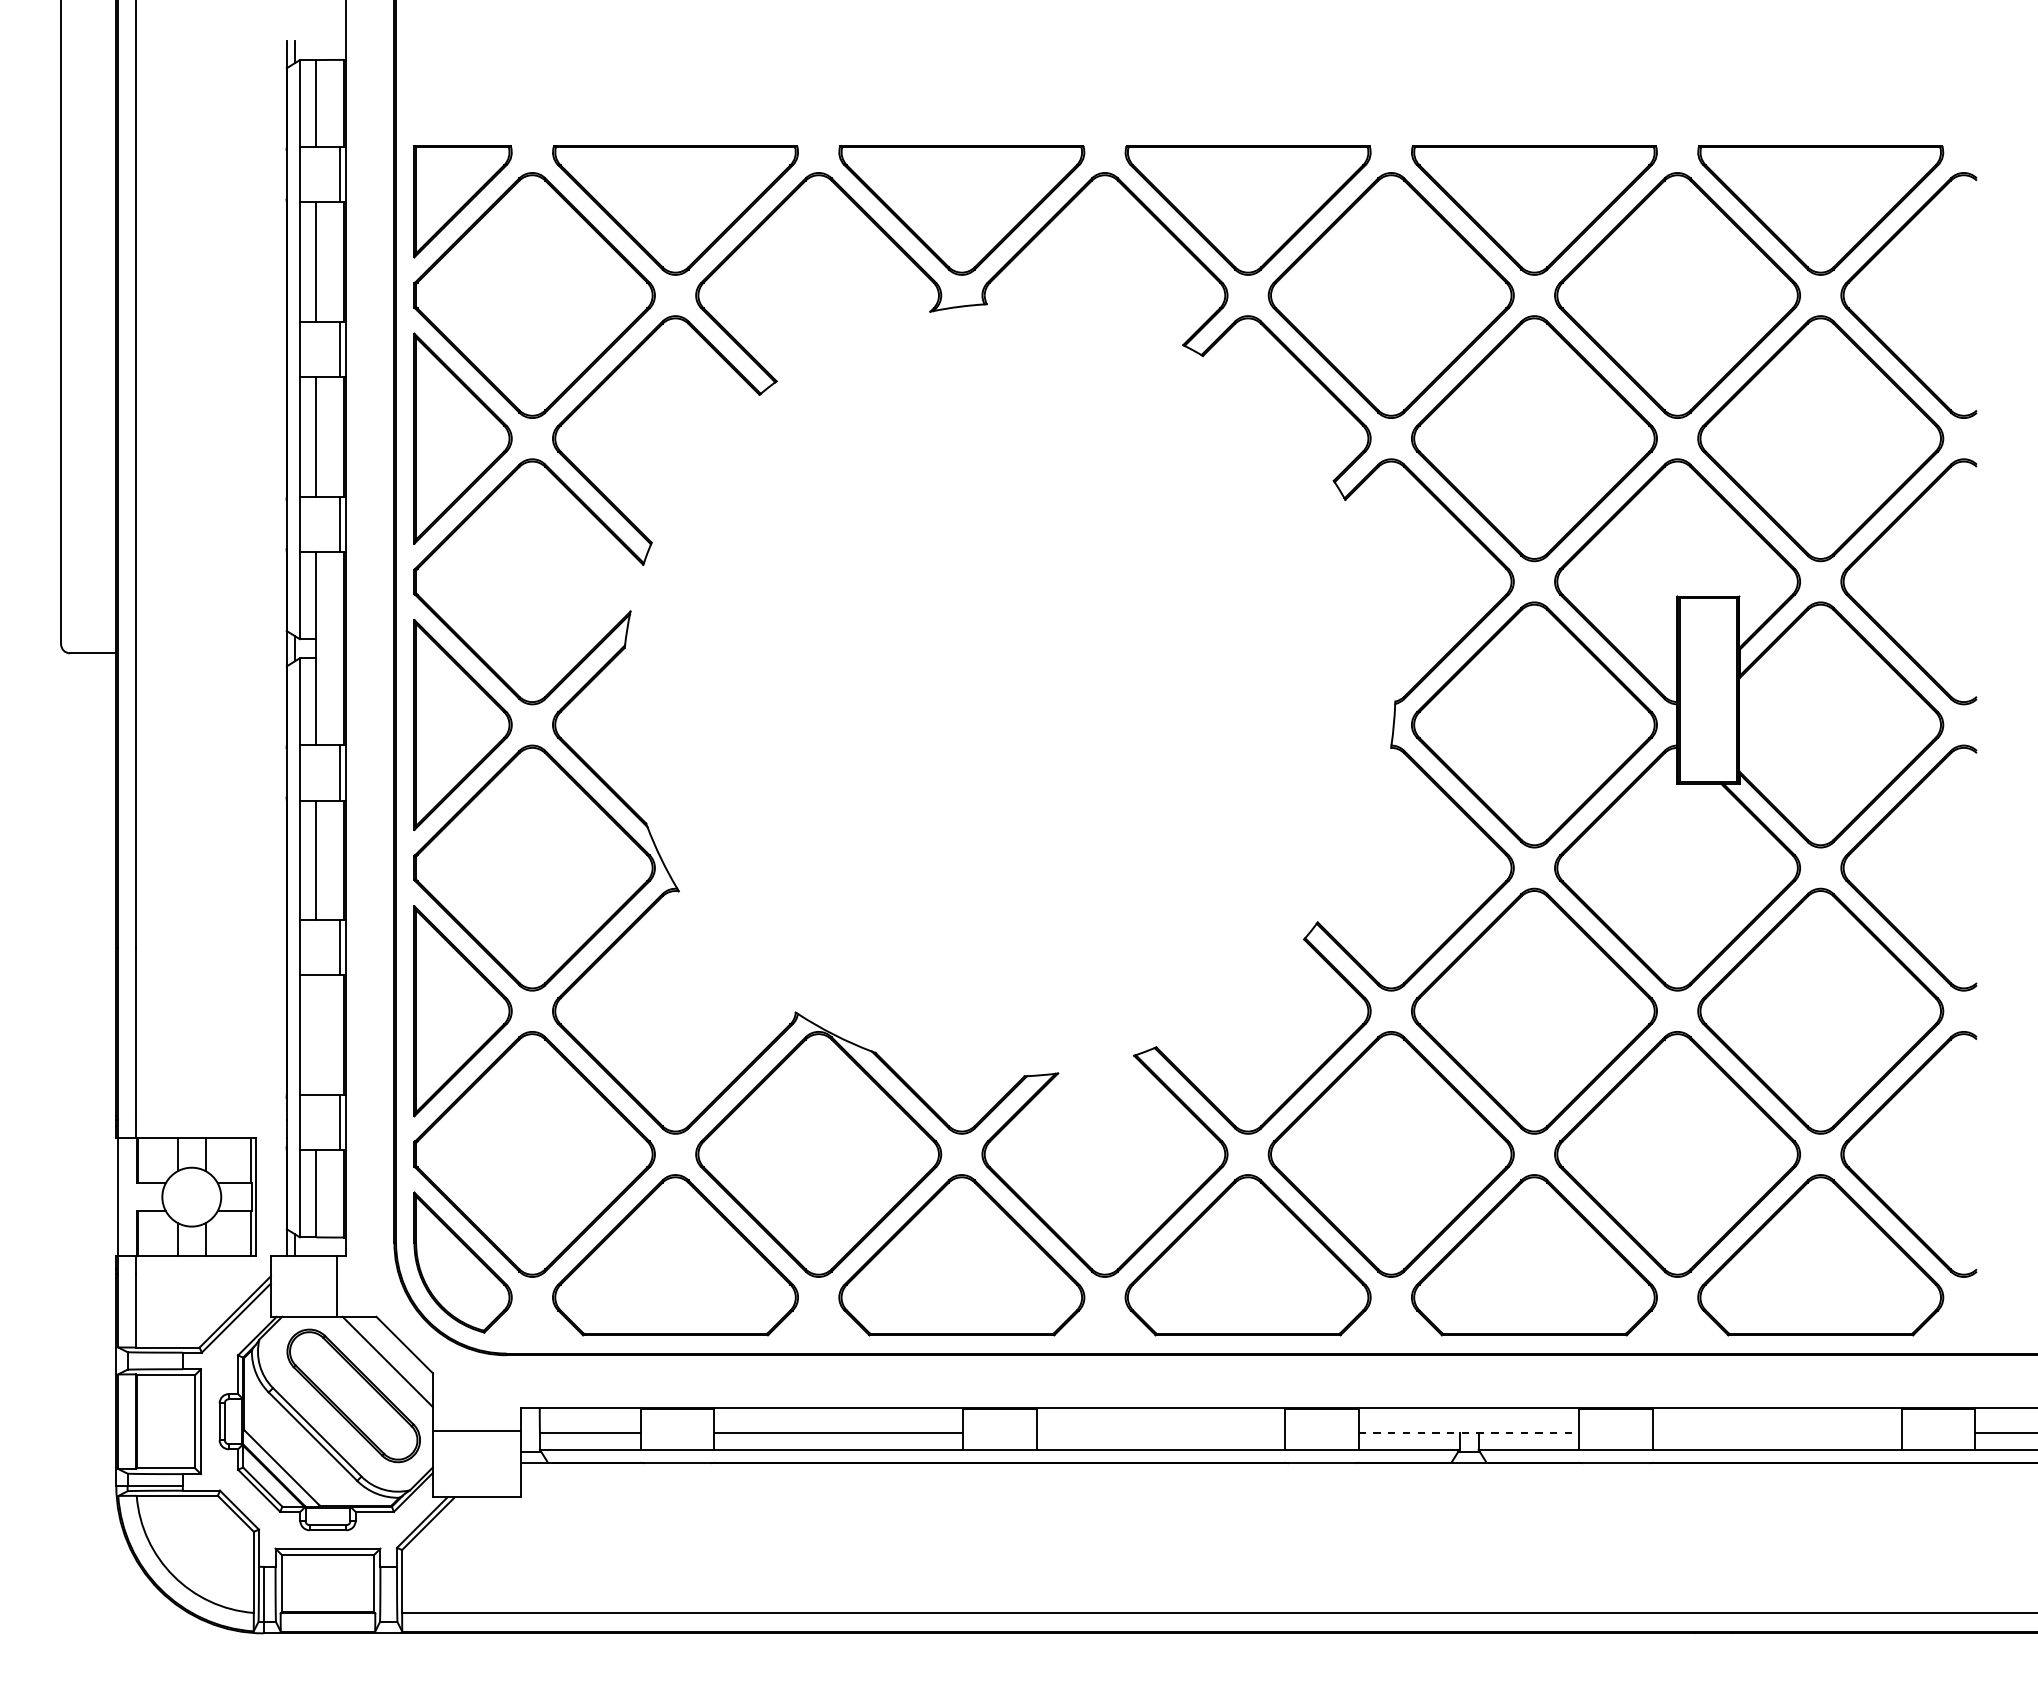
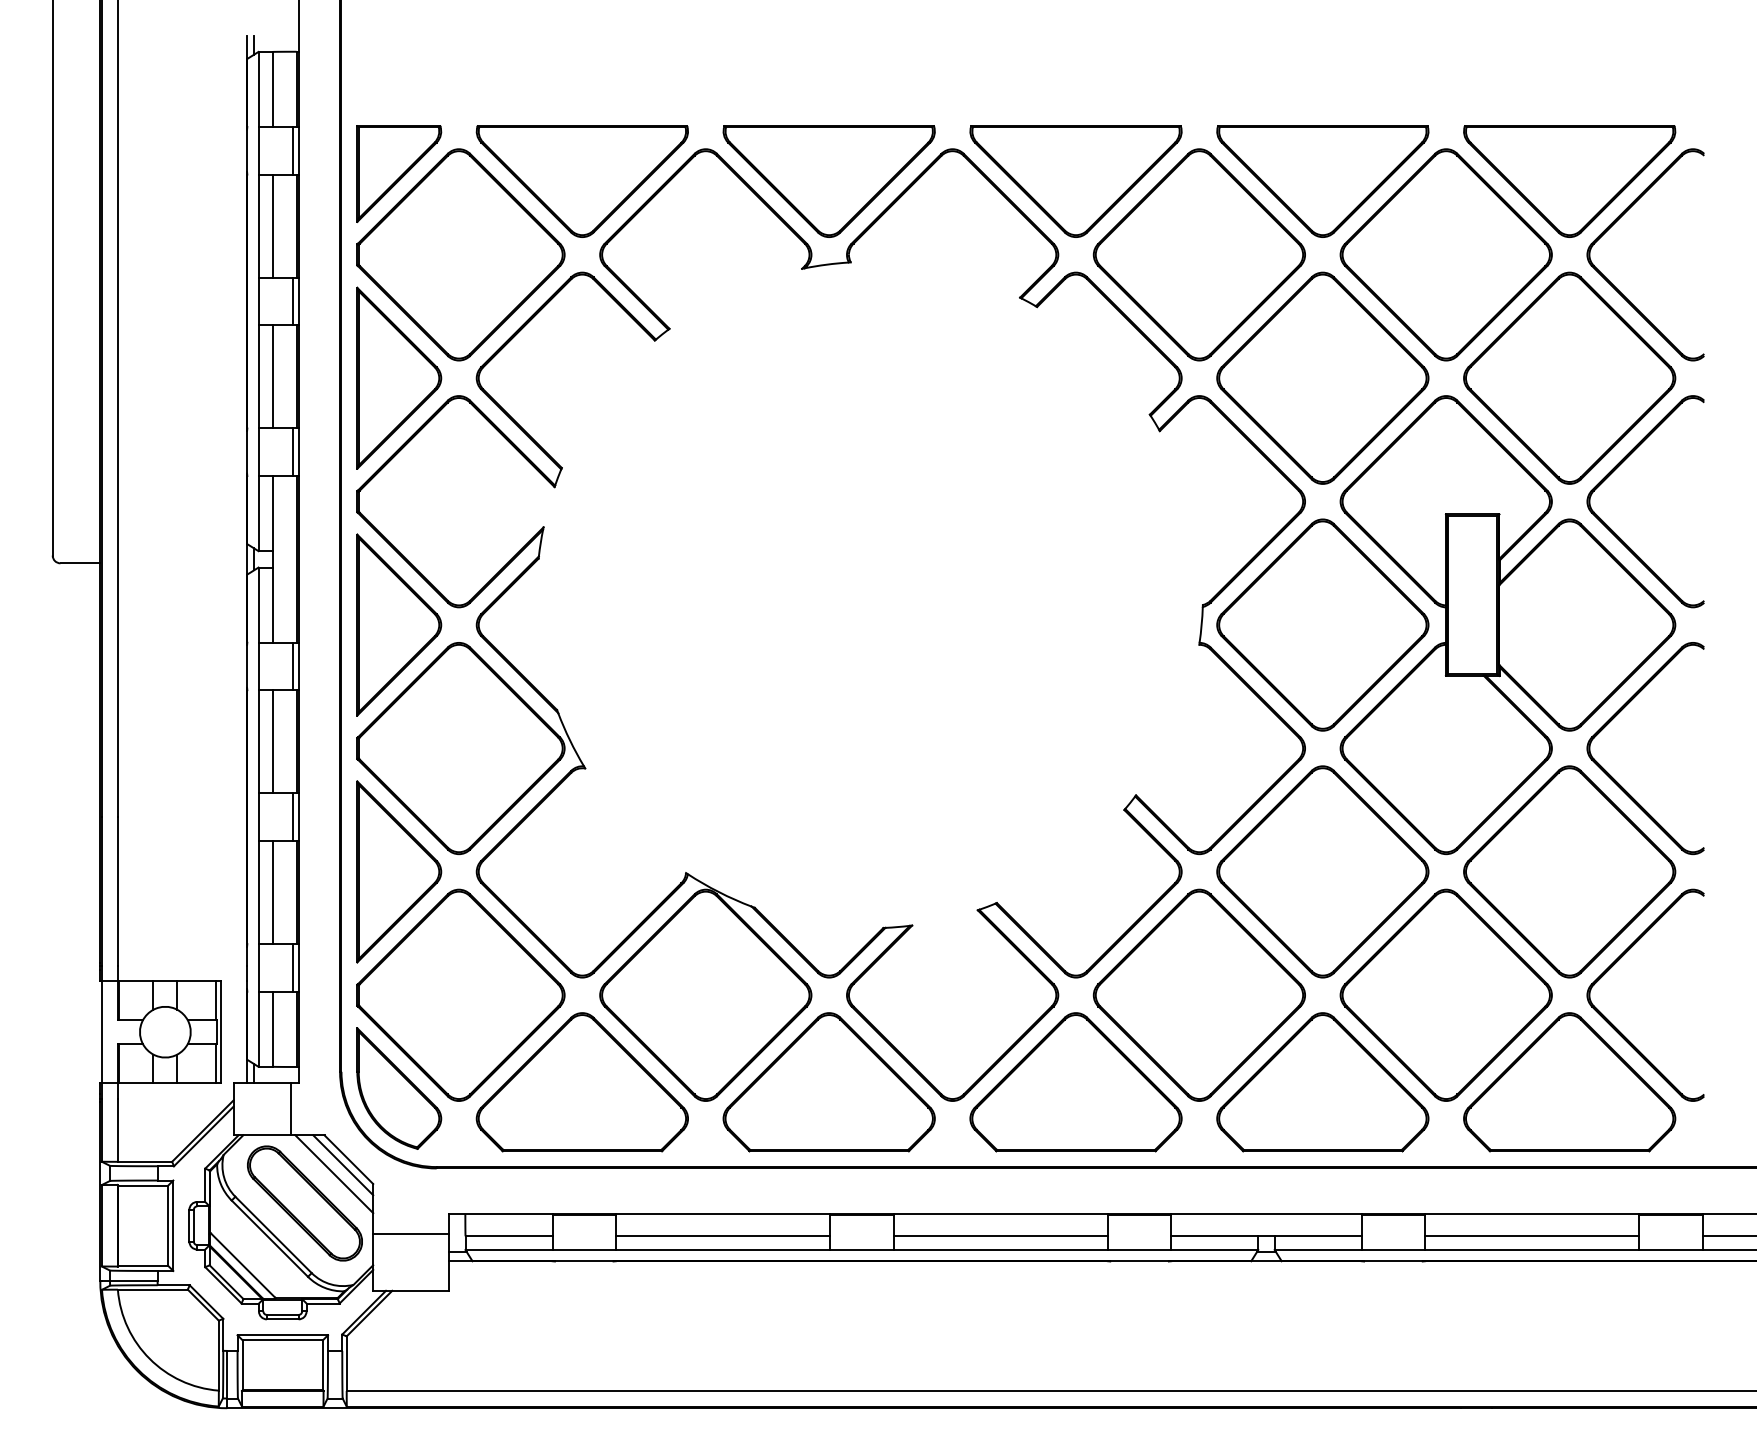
line: (316, 1035) -> (272, 892), added
line: (397, 1351) -> (342, 1165), added
line: (1160, 1433) -> (1000, 1235), added
line: (1469, 1433) -> (1266, 1235), dashed -> solid
line: (1777, 1433) -> (1532, 1235), added

